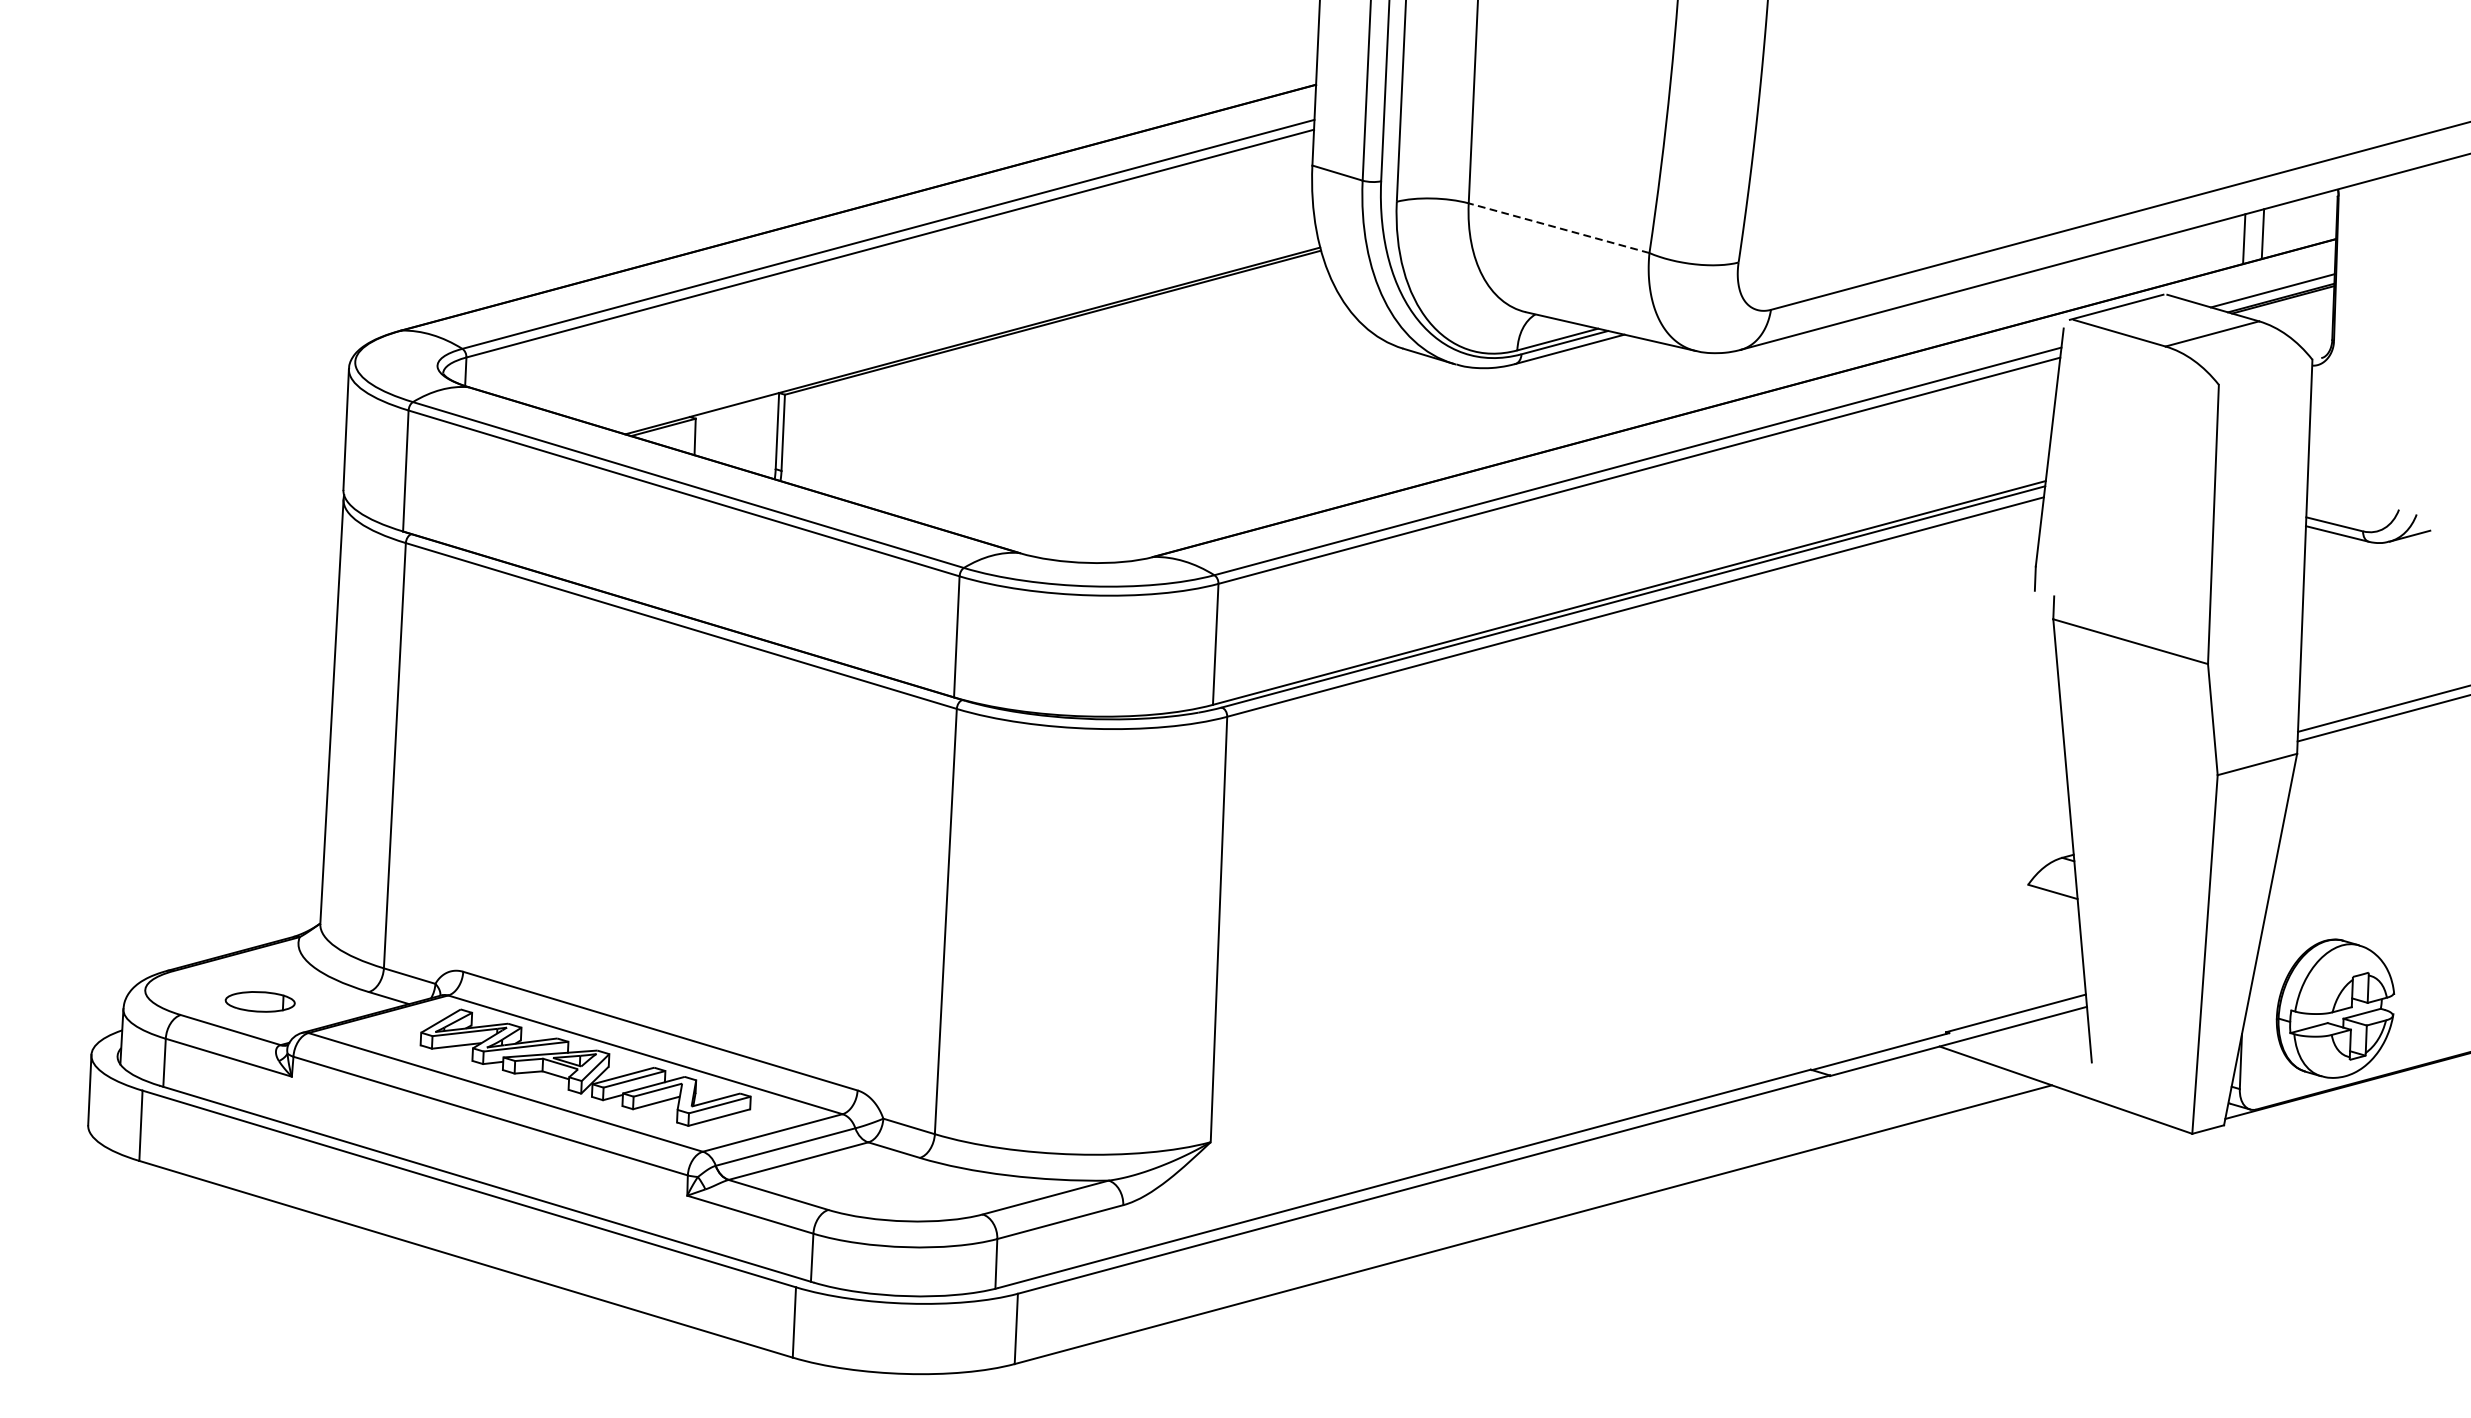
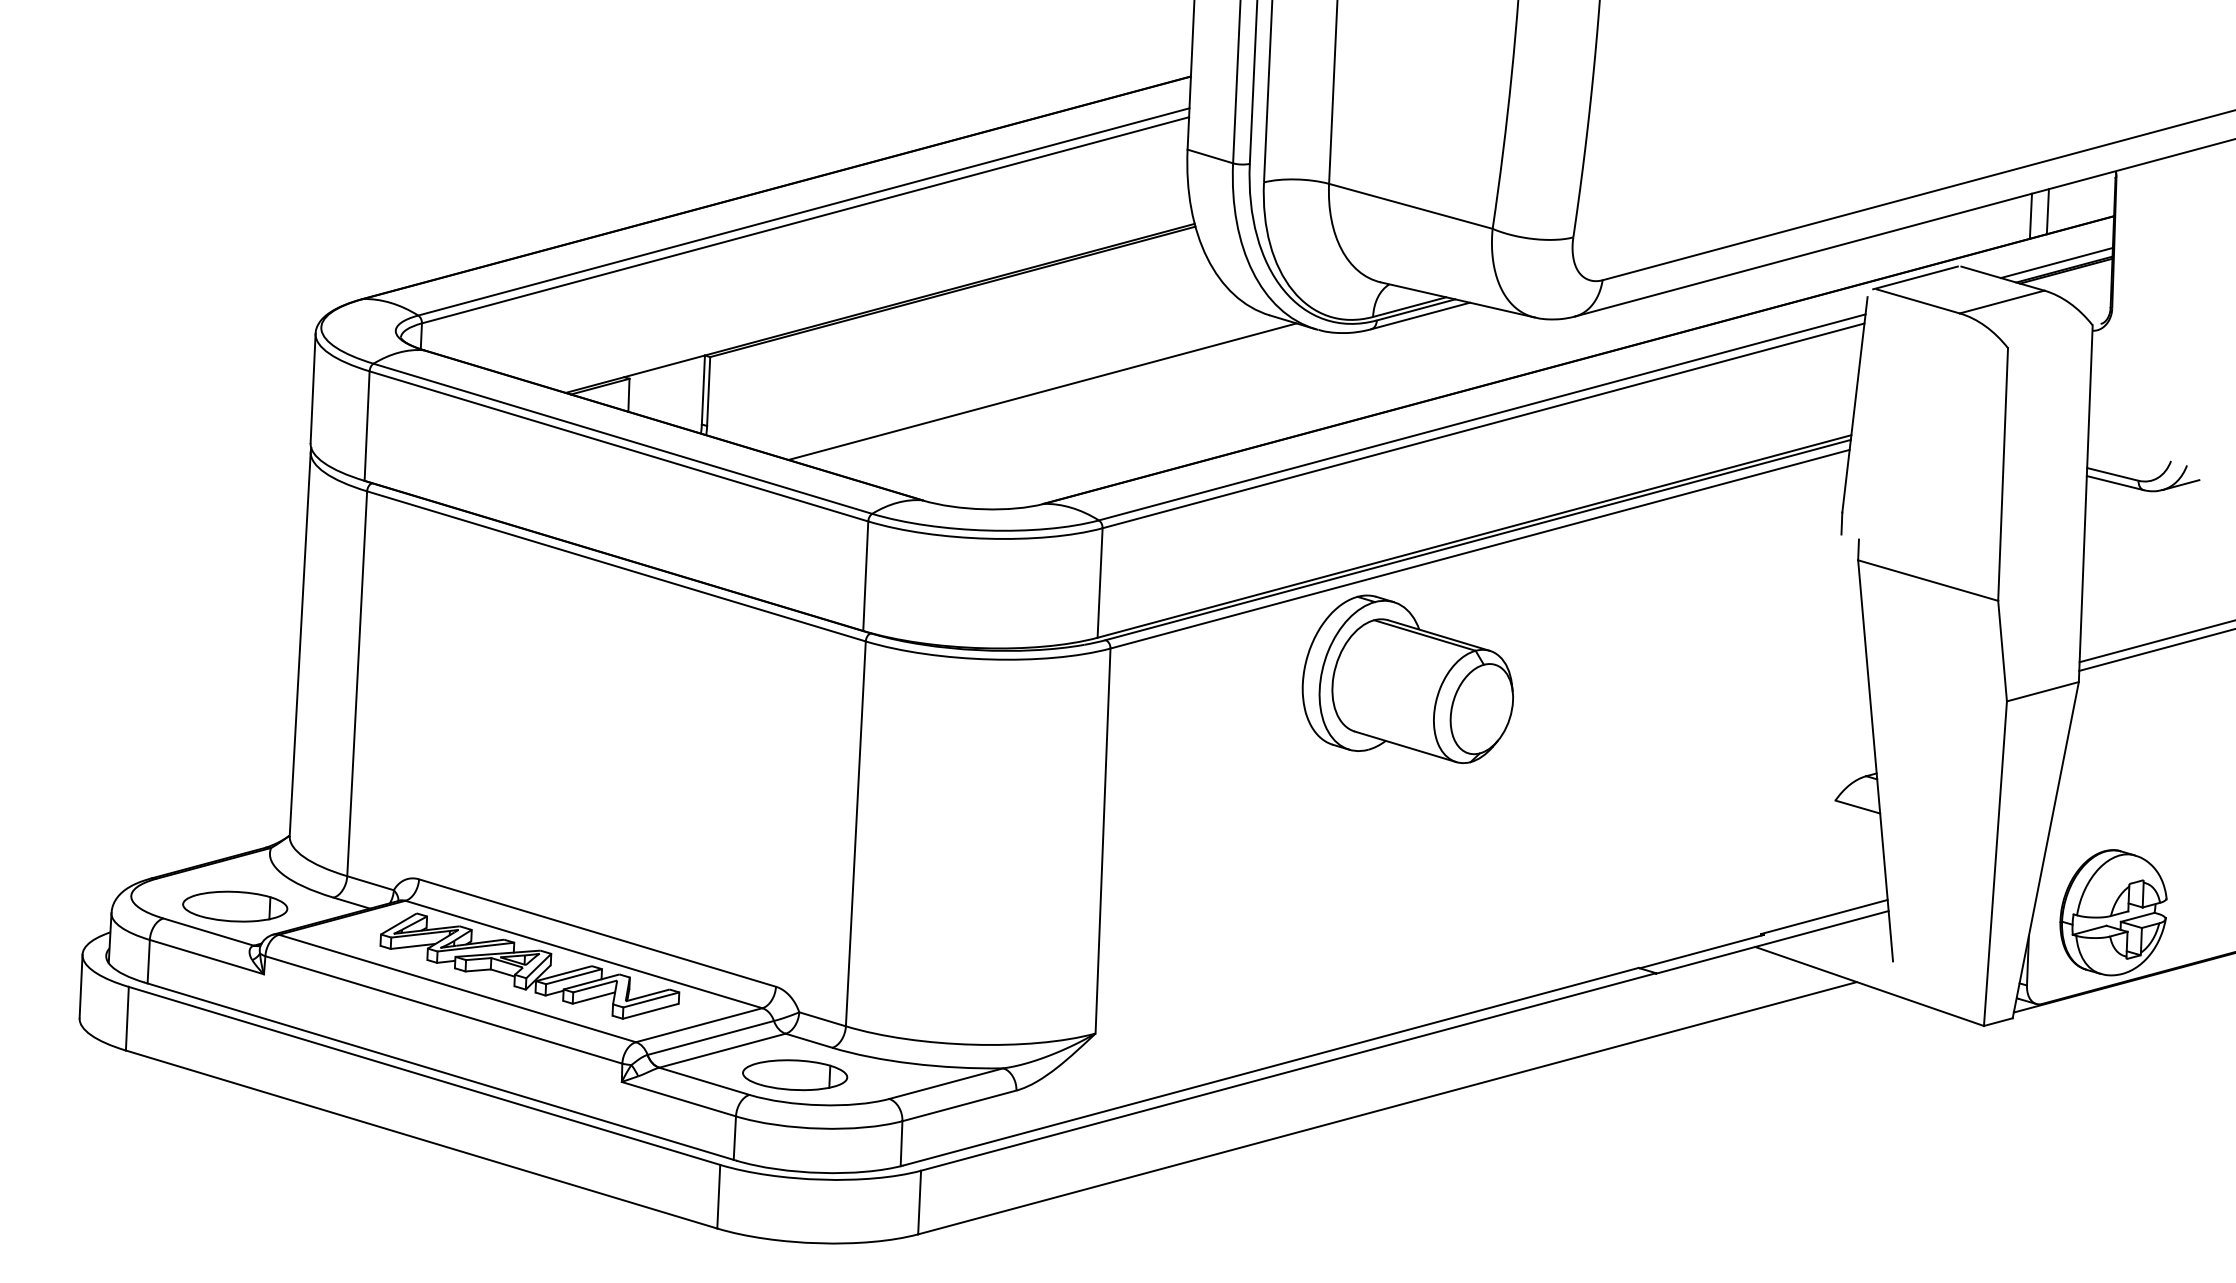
line: (1558, 228) -> (1410, 206), dashed -> solid
line: (1152, 432) -> (1042, 391), added
part: (1555, 749) -> (1407, 678), added
part: (260, 1001) -> (235, 906), size x1.67
part: (879, 1188) -> (795, 1075), added

